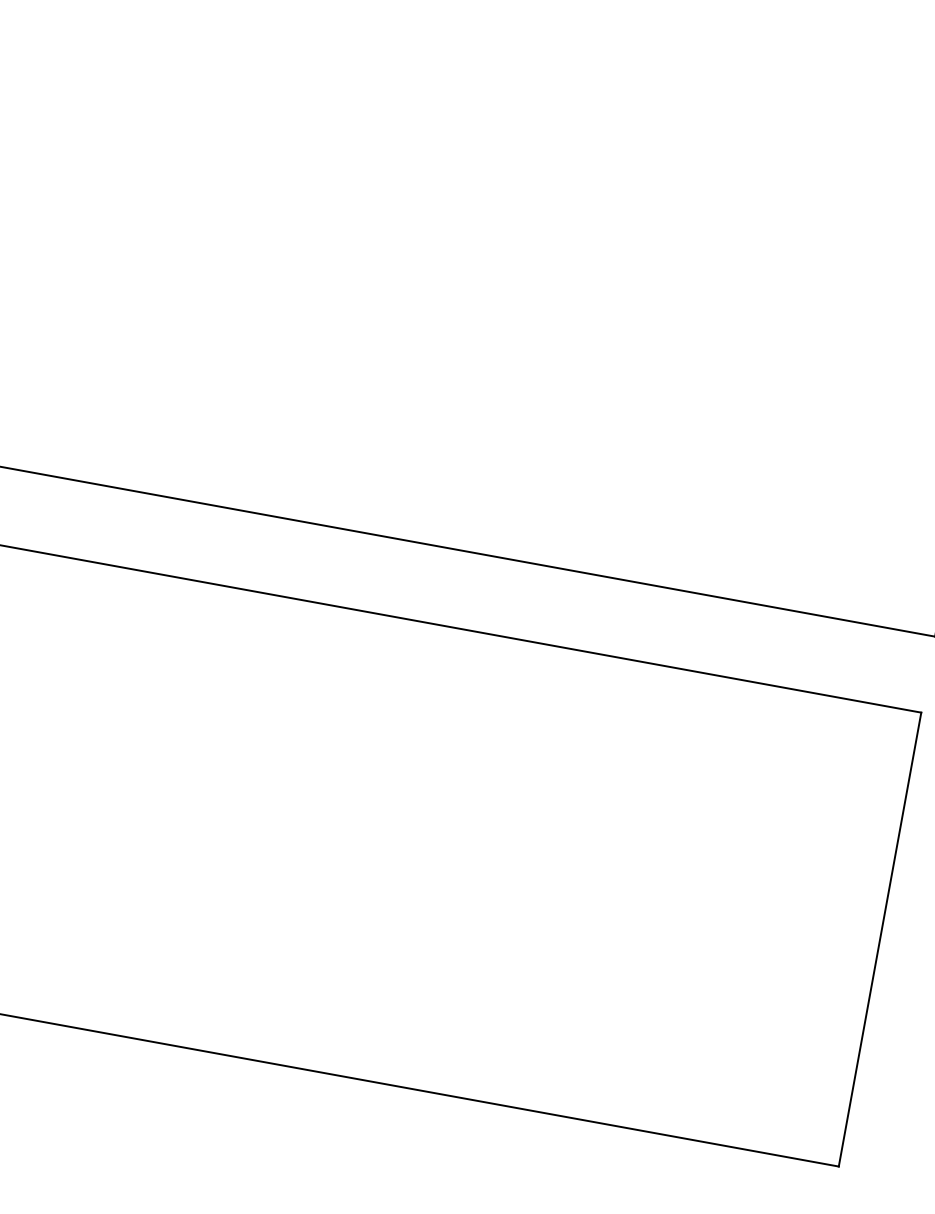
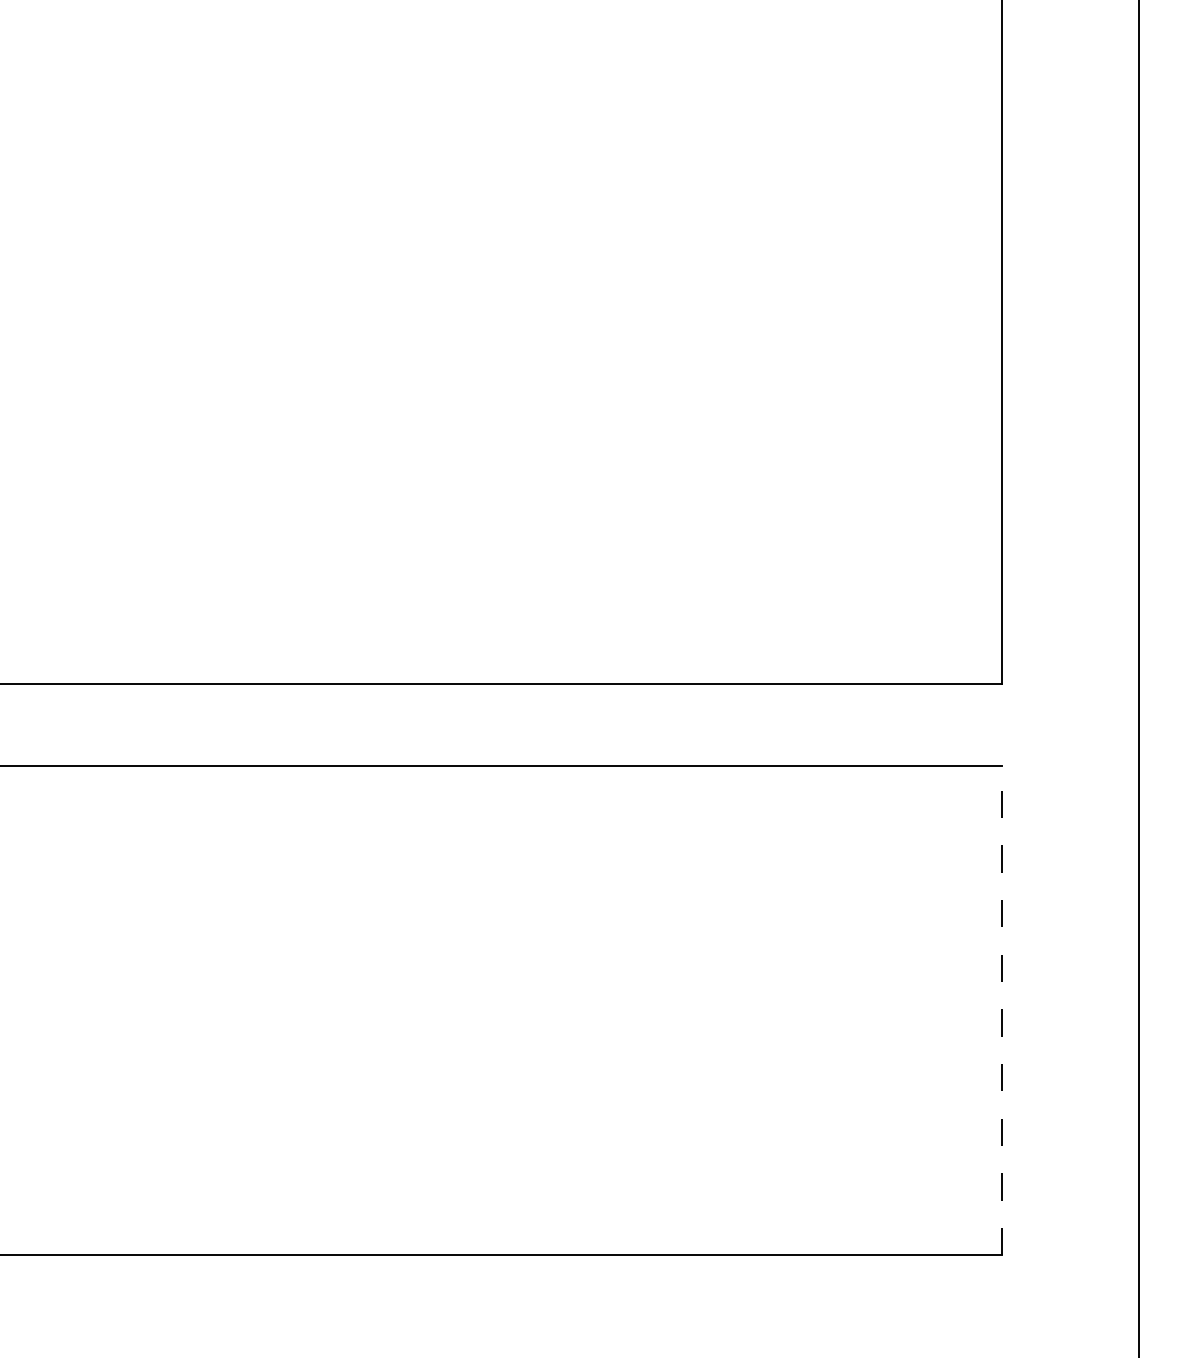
line: (880, 939) -> (1002, 1010), solid -> dashed

